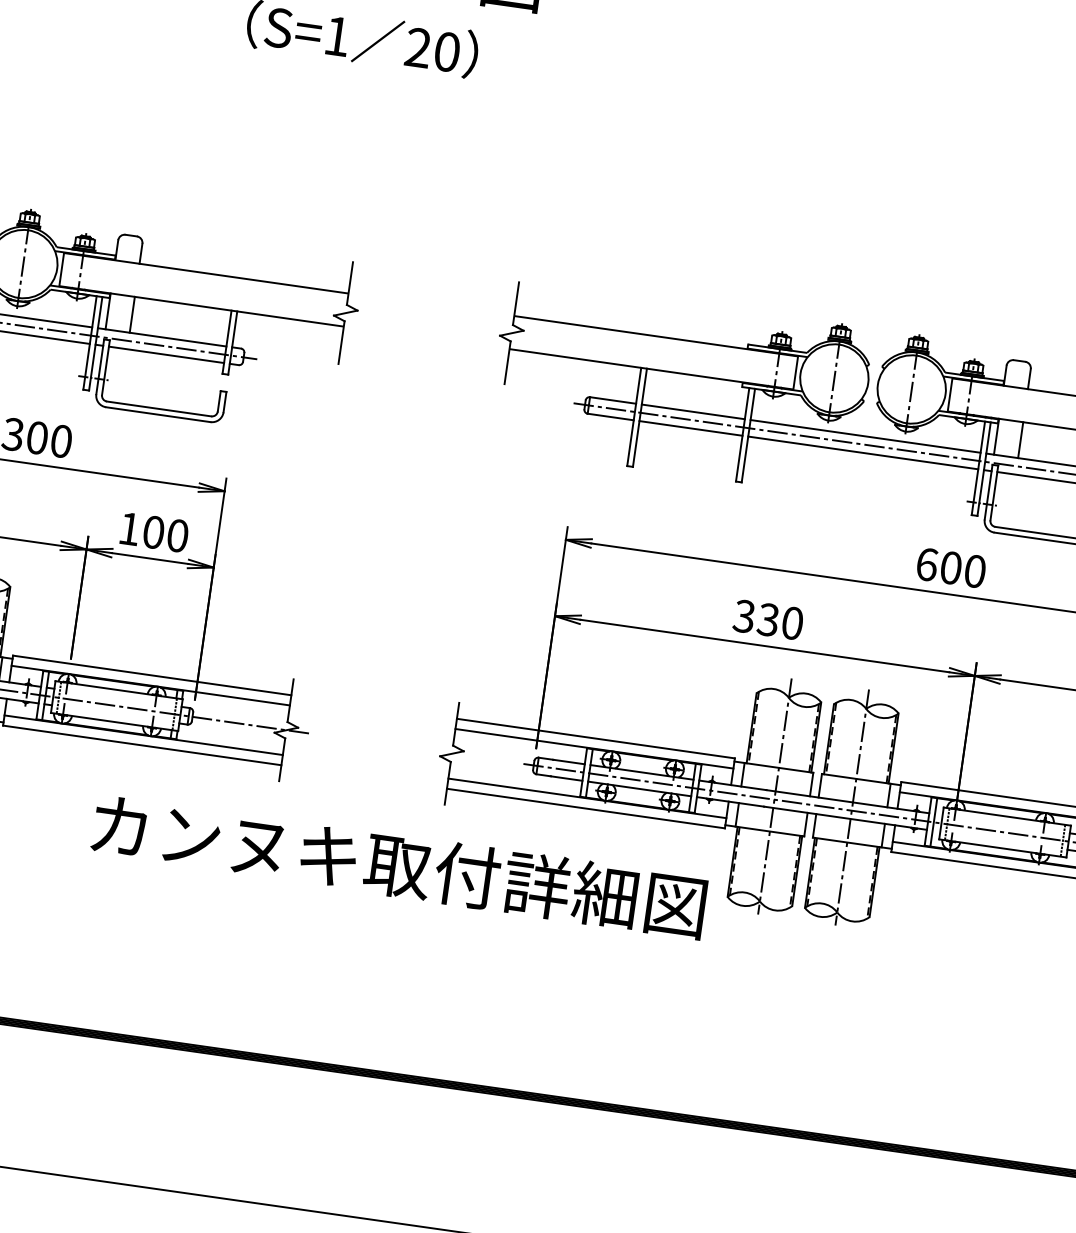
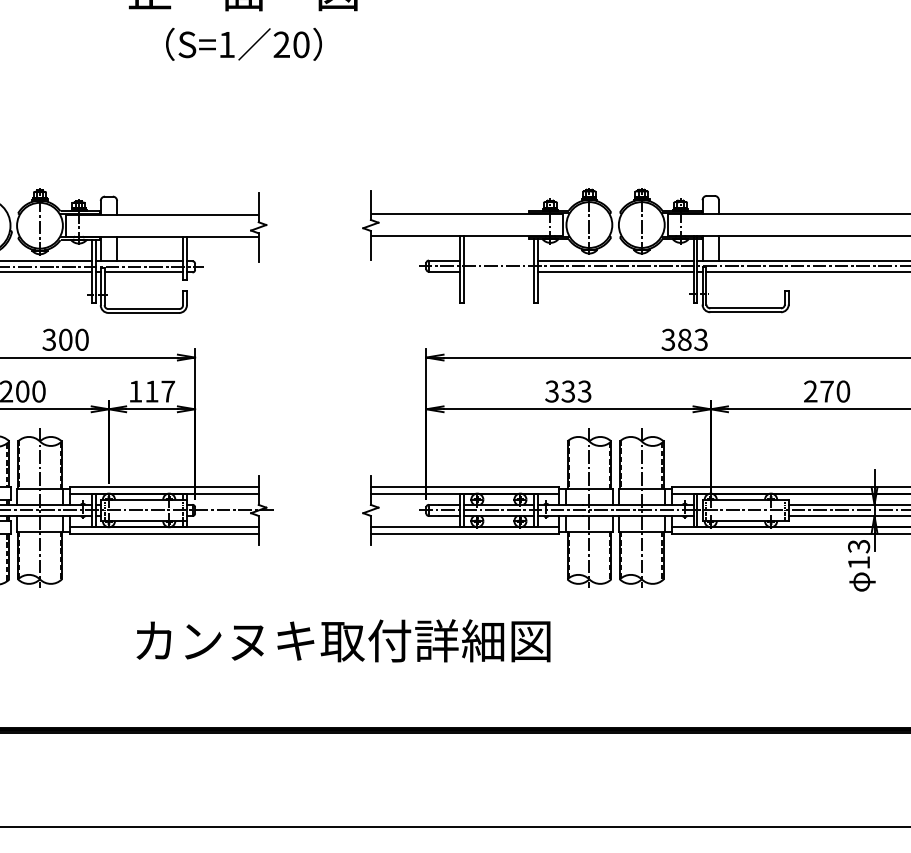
line: (692, 411) -> (498, 260), removed
line: (690, 427) -> (498, 271), removed
text: (166, 534) -> (160, 391), 100 -> 117
text: (950, 567) -> (684, 339), 600 -> 383
text: (792, 623) -> (584, 391), 330 -> 333
text: (399, 865) -> (343, 640), moved

